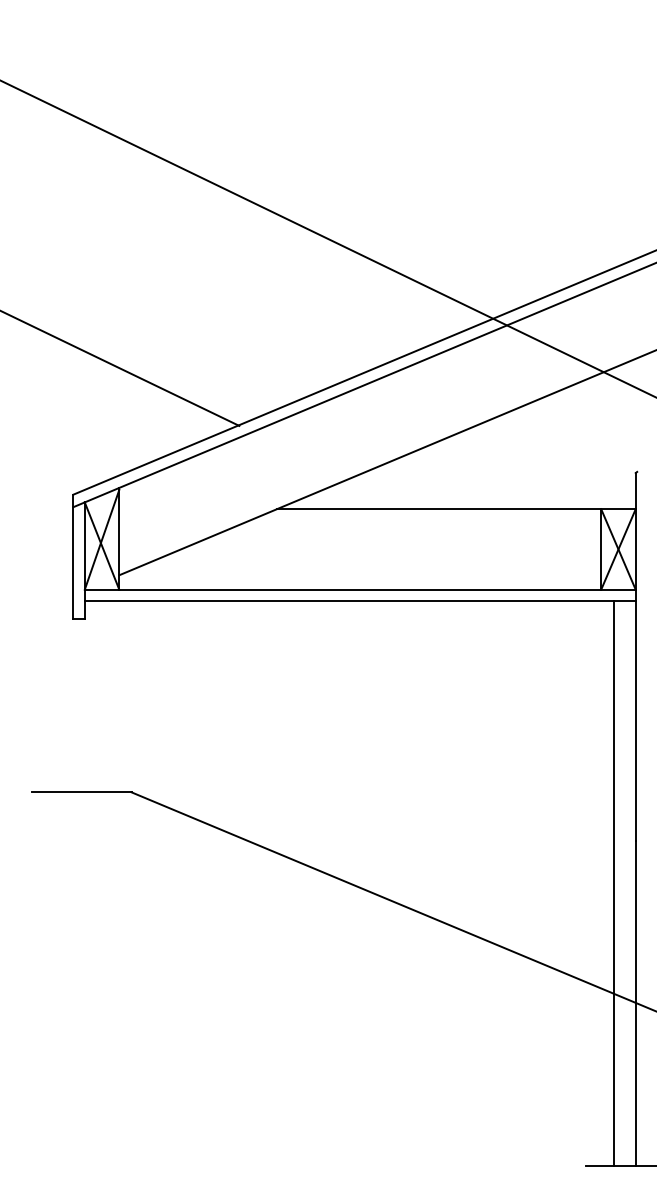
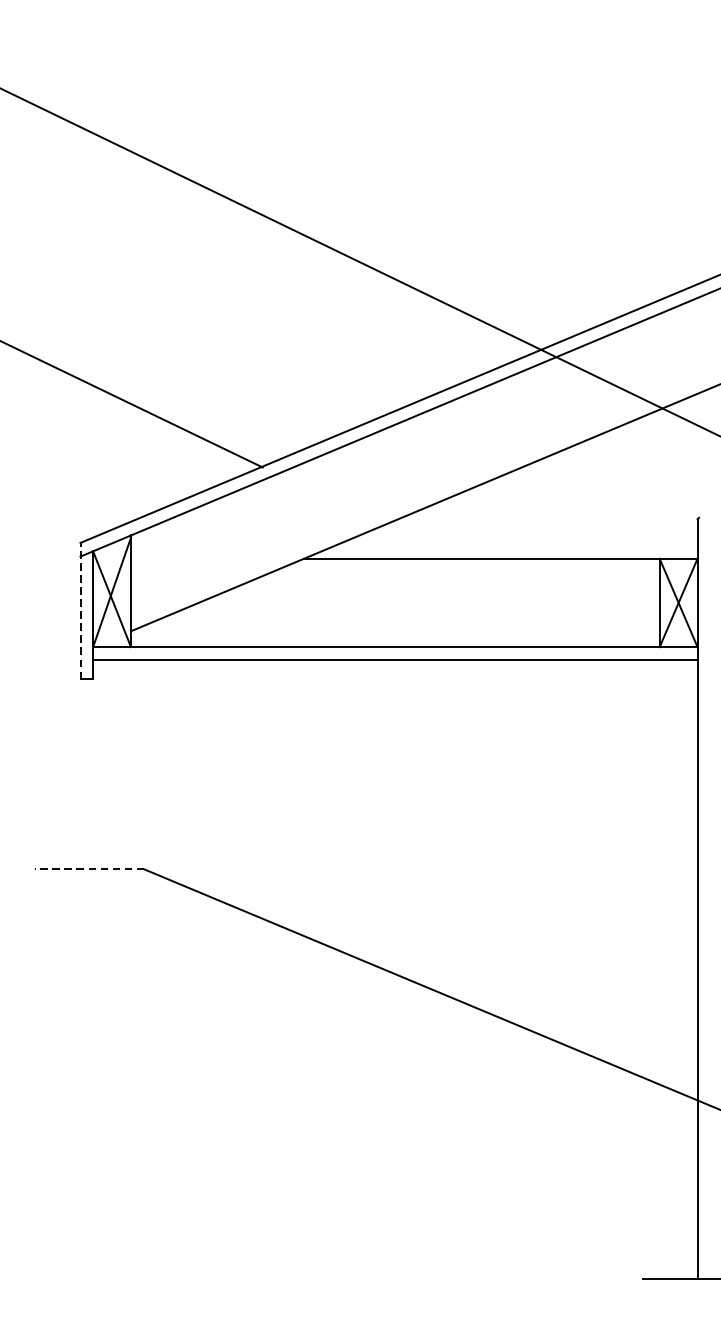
line: (73, 556) -> (80, 610), solid -> dashed
line: (81, 792) -> (89, 869), solid -> dashed
line: (614, 883) -> (674, 969), removed

